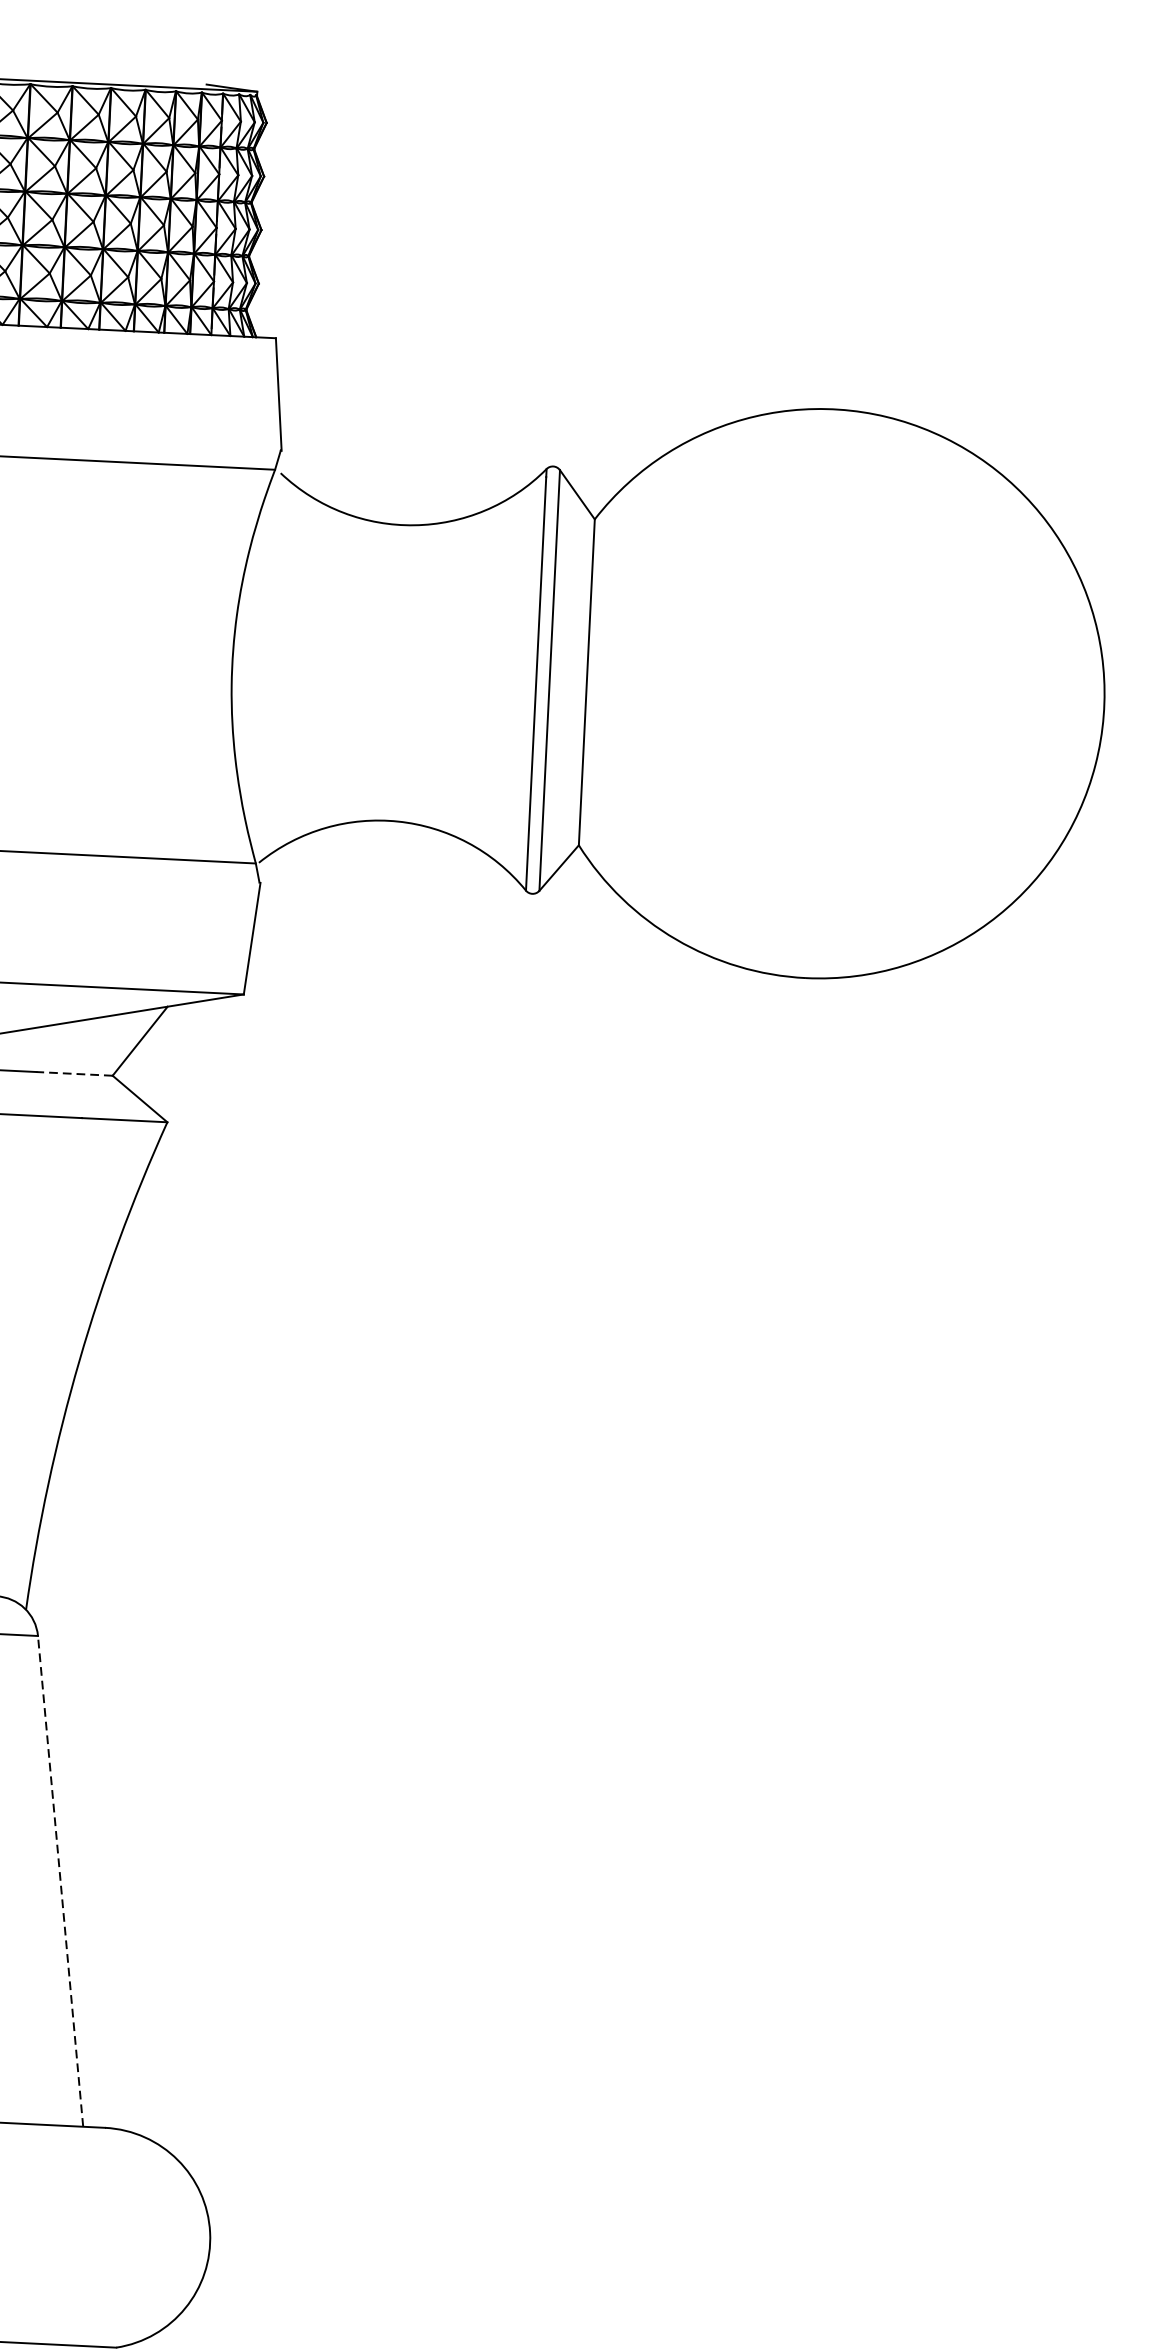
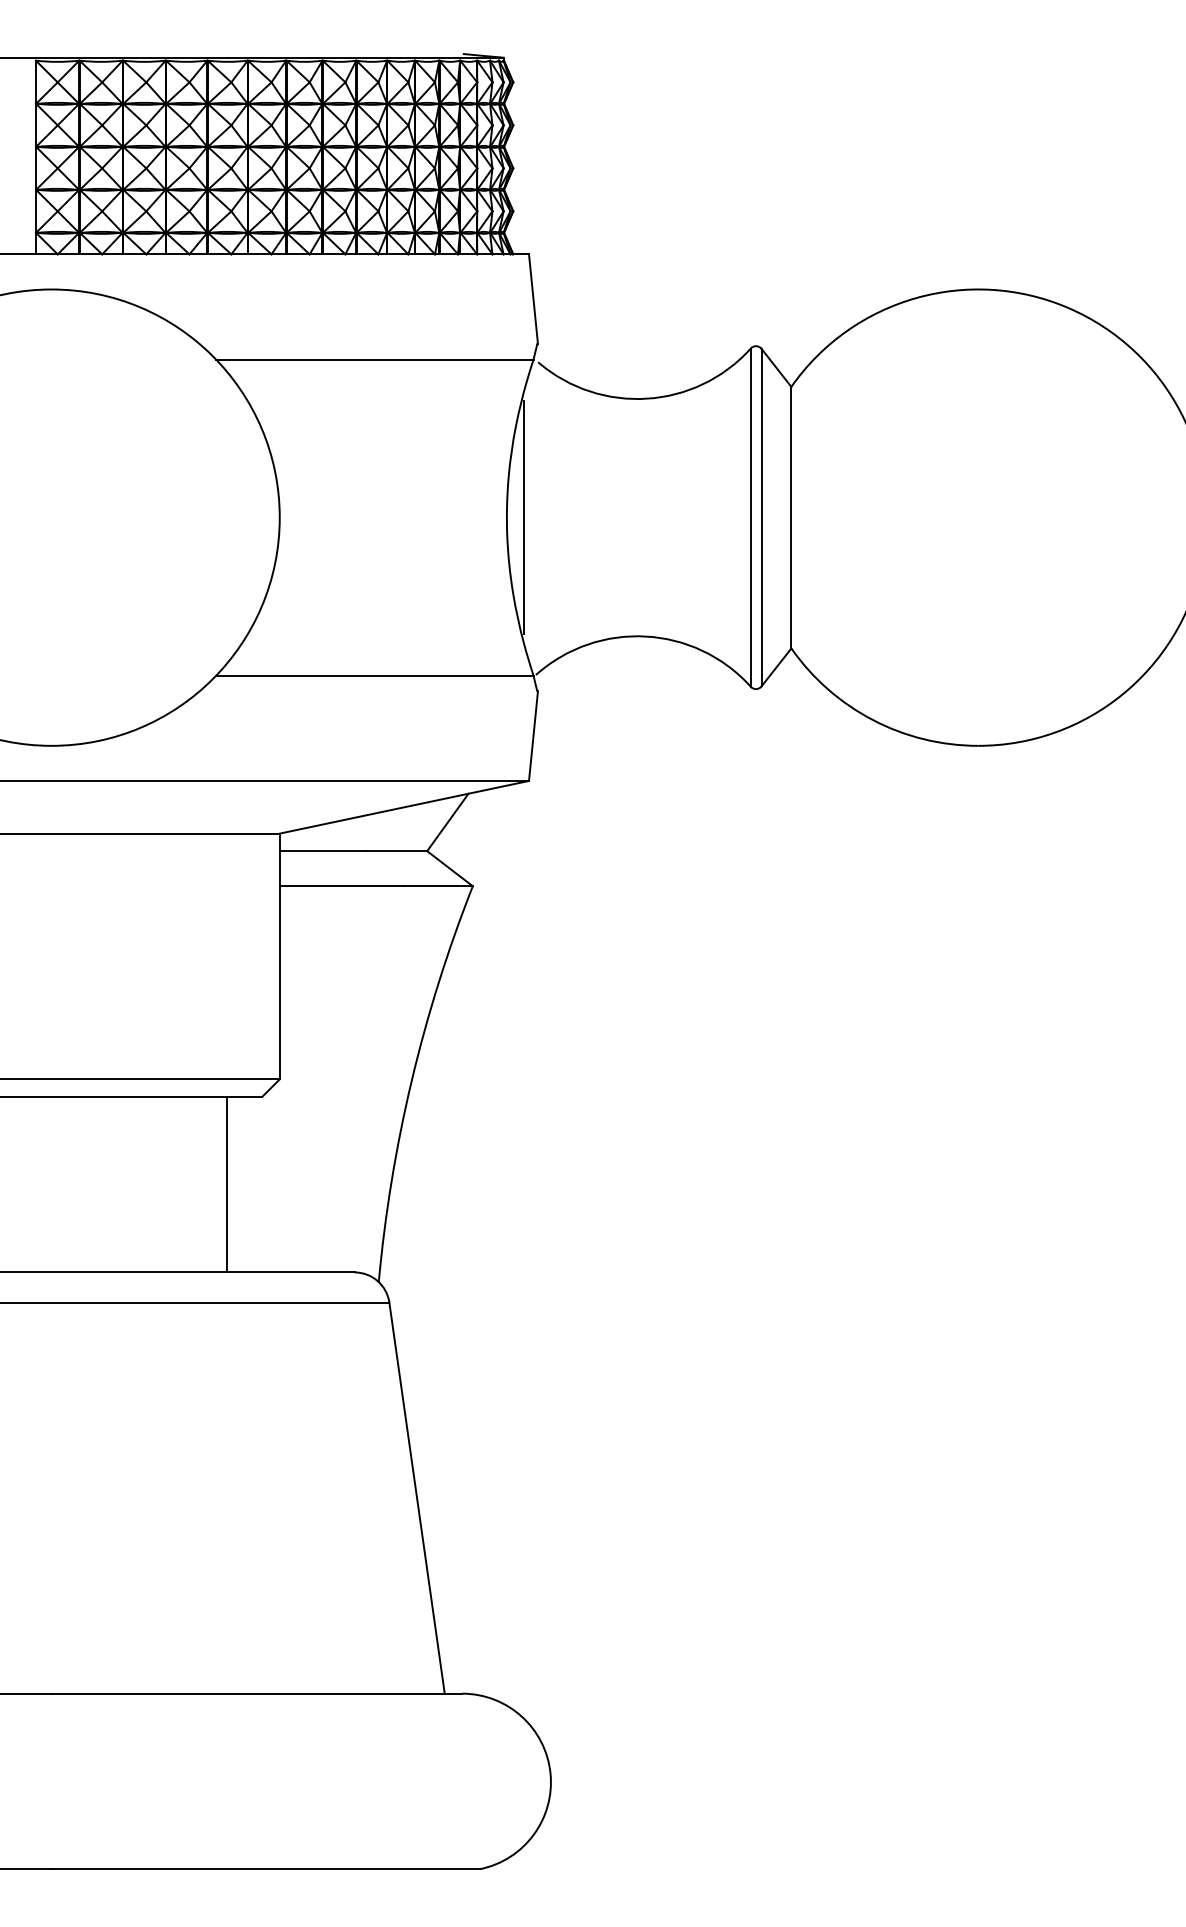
line: (253, 665) -> (523, 517), added
line: (74, 1074) -> (396, 851), dashed -> solid
line: (61, 1881) -> (417, 1498), dashed -> solid

